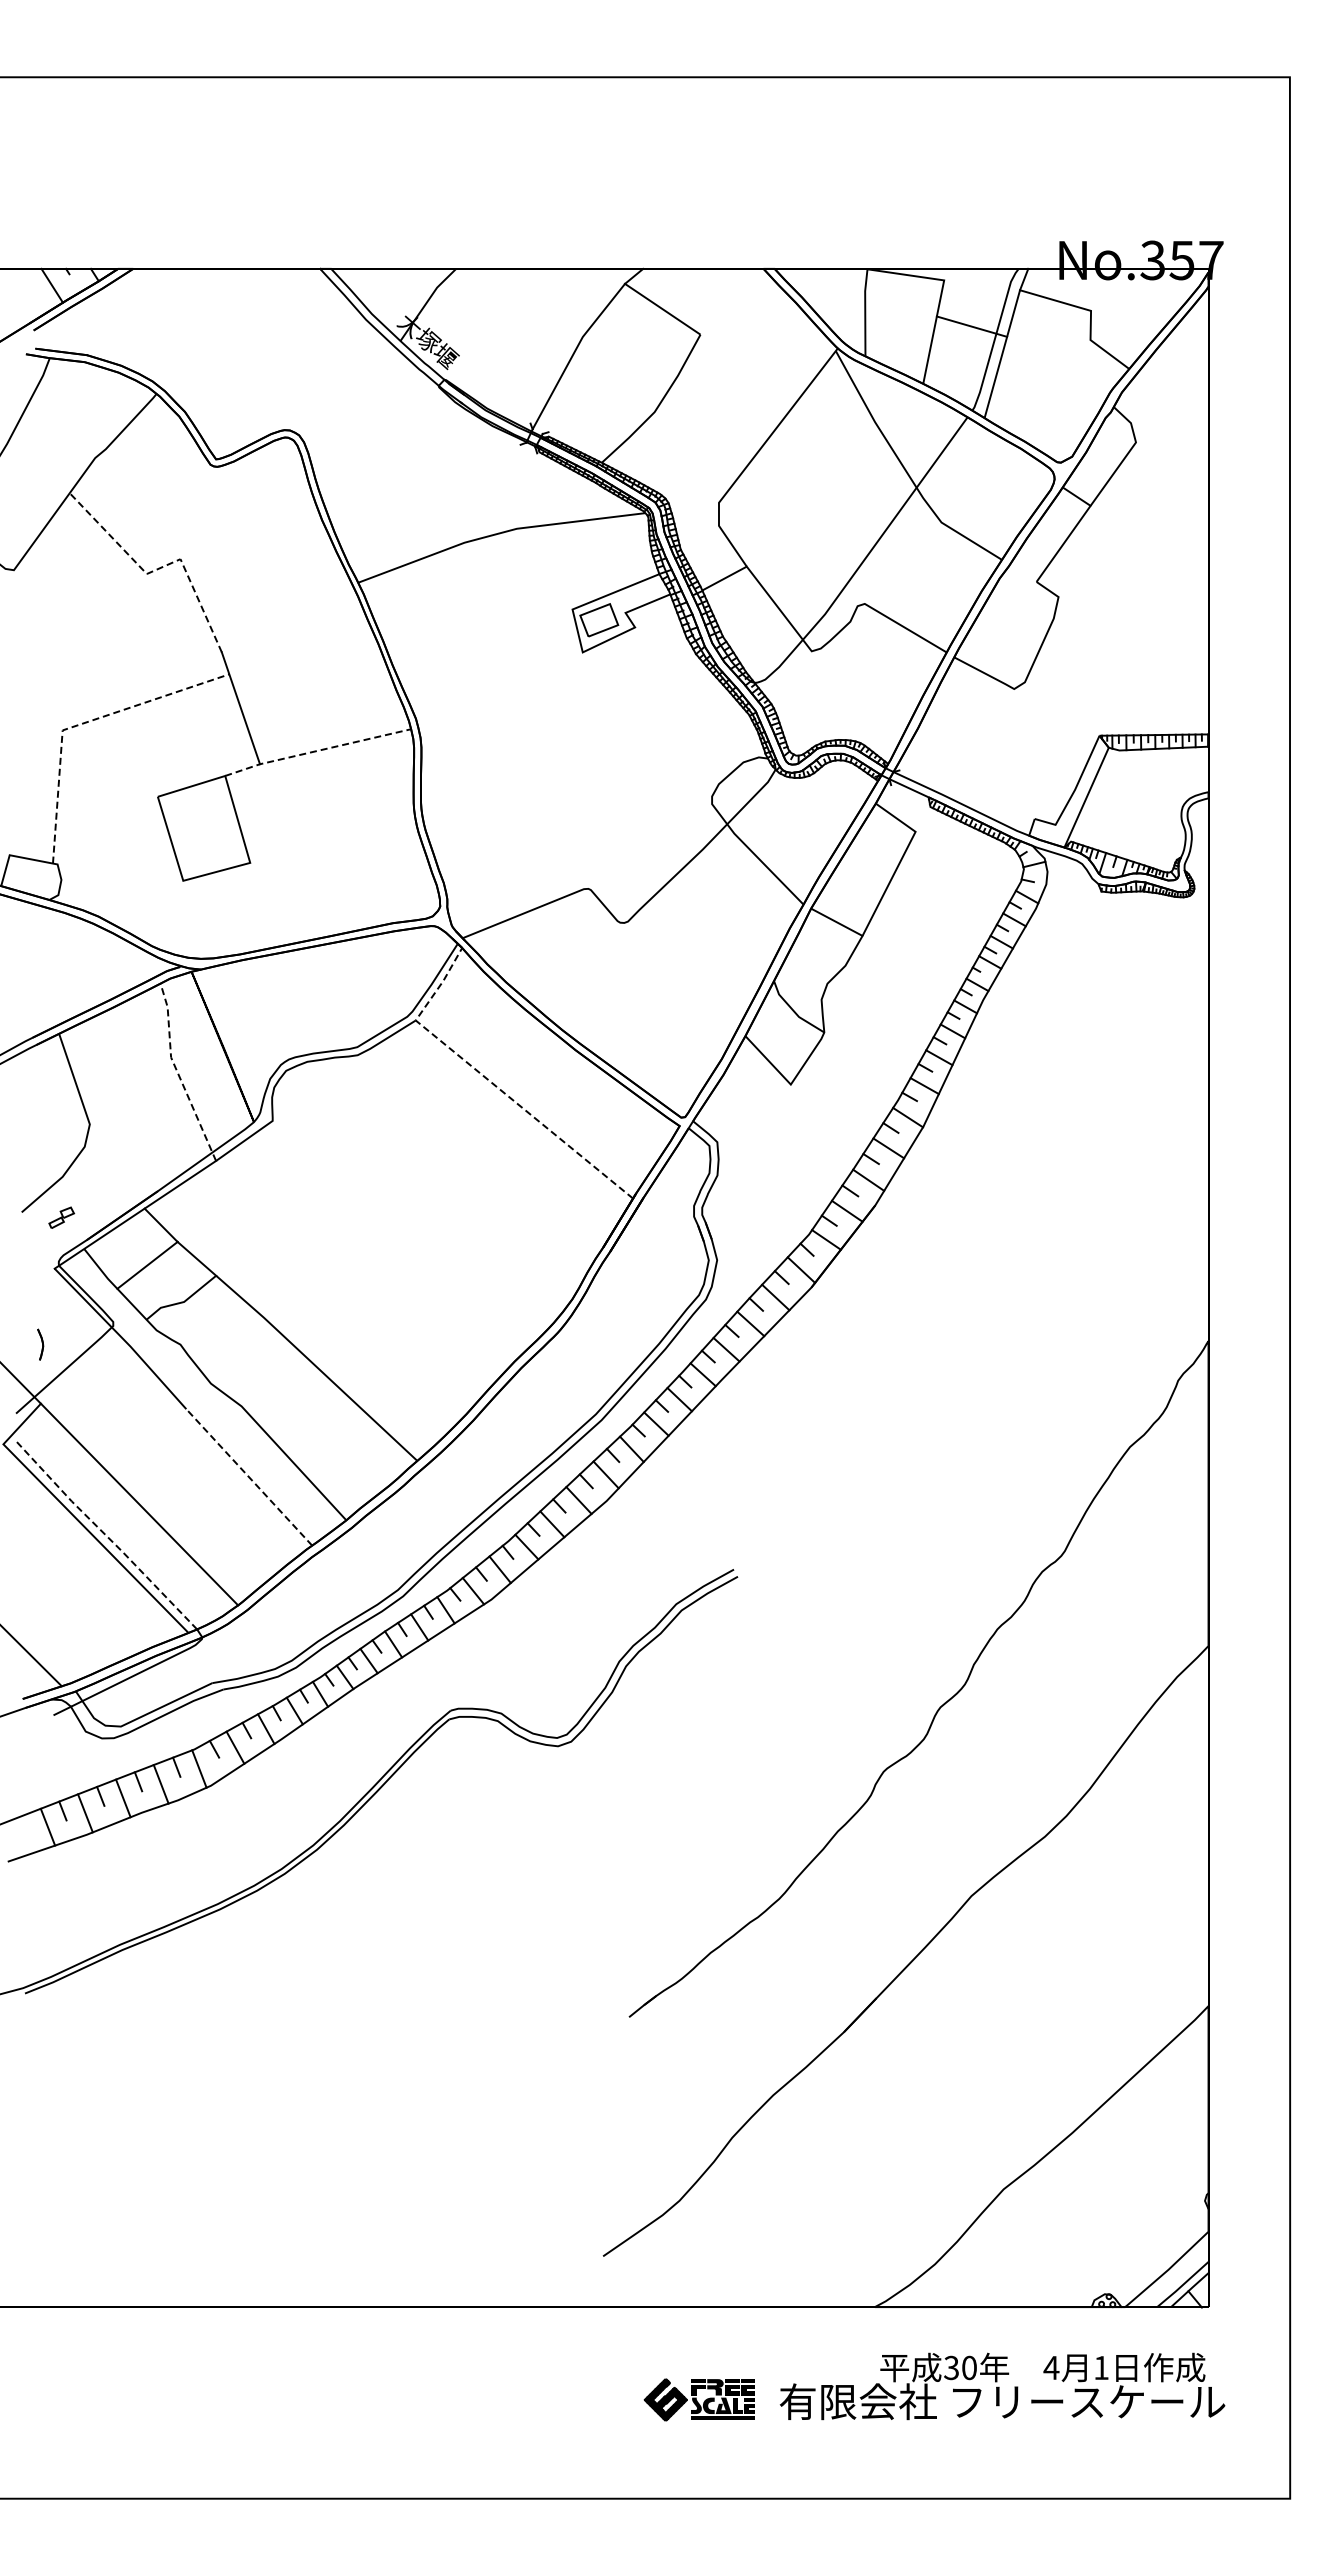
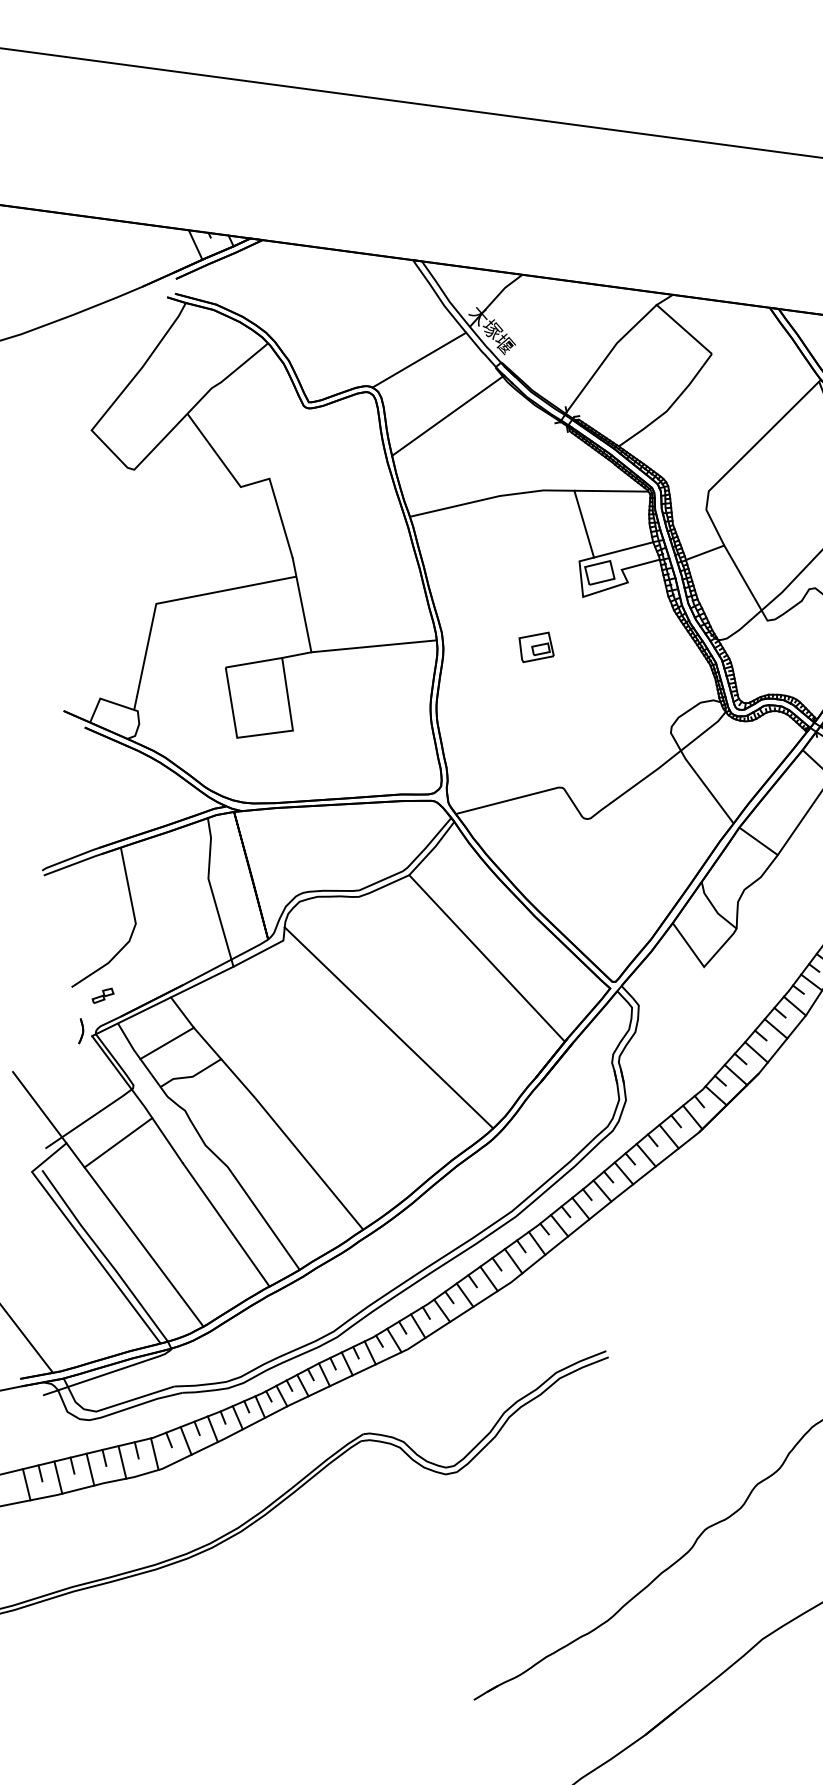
line: (343, 389) -> (418, 359), added
line: (388, 452) -> (448, 415), added
line: (571, 563) -> (583, 524), added
line: (159, 568) -> (251, 484), dashed -> solid
part: (533, 721) -> (536, 647), added
line: (82, 723) -> (173, 600), dashed -> solid
line: (317, 751) -> (359, 648), dashed -> solid
line: (177, 1073) -> (211, 892), dashed -> solid
line: (489, 1080) -> (462, 931), dashed -> solid
line: (415, 1210) -> (388, 1028), added
part: (40, 1344) -> (81, 1031), moved
line: (103, 1394) -> (117, 1142), added
line: (249, 1477) -> (226, 1225), dashed -> solid
line: (105, 1534) -> (104, 1255), dashed -> solid

